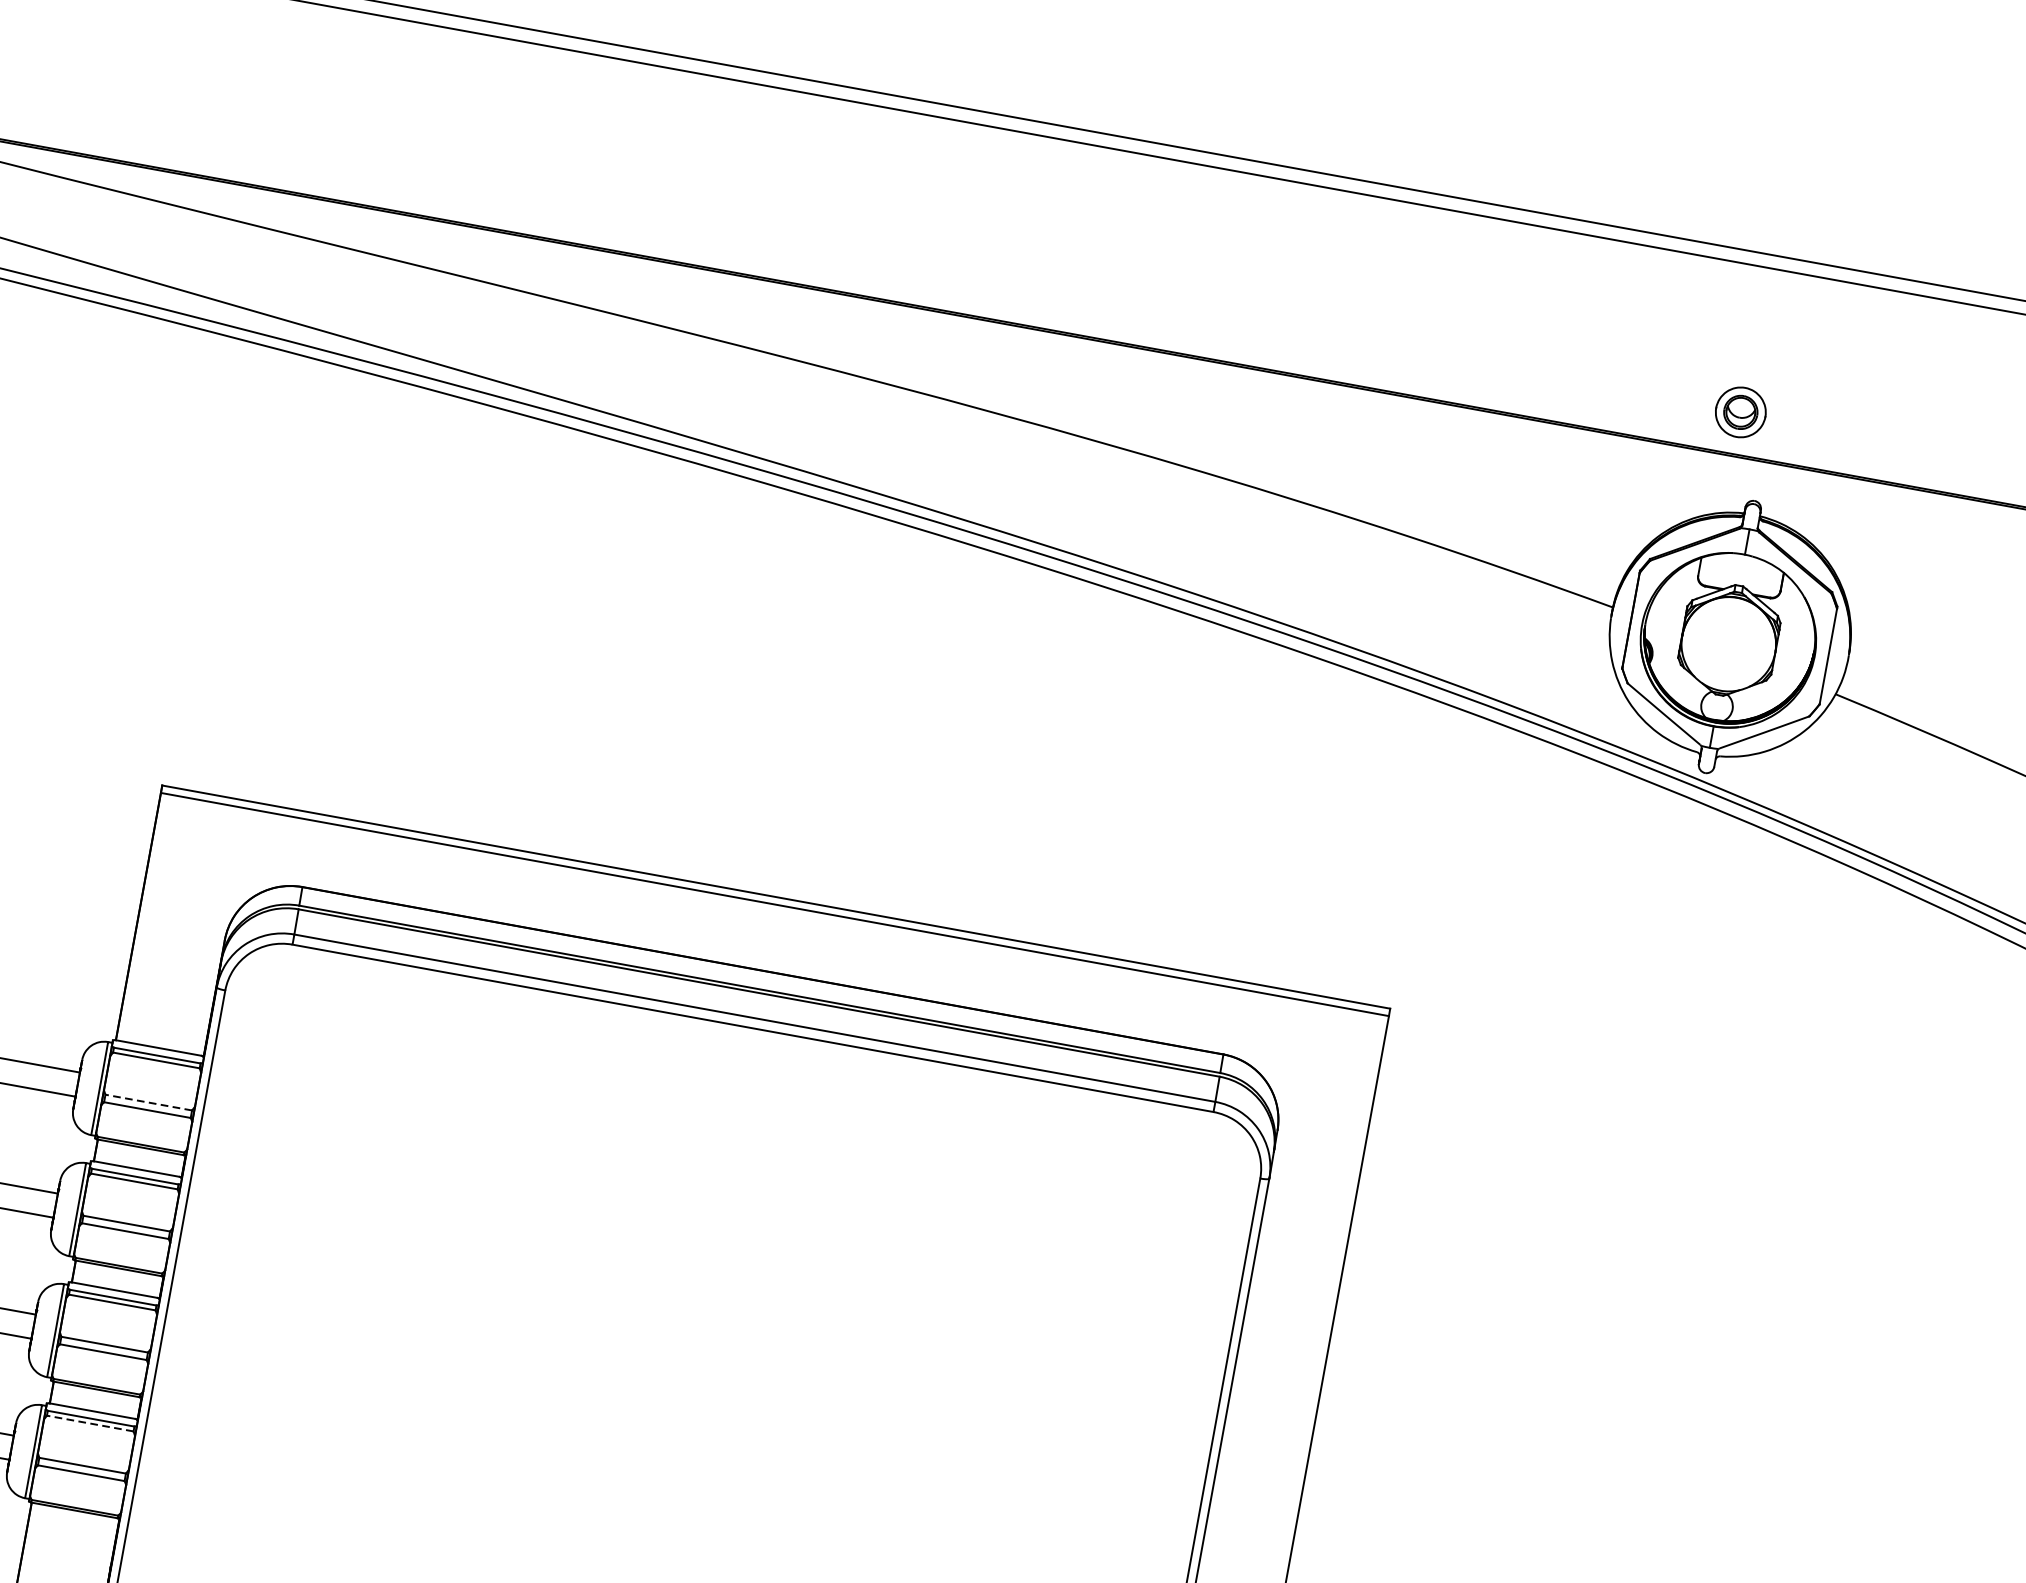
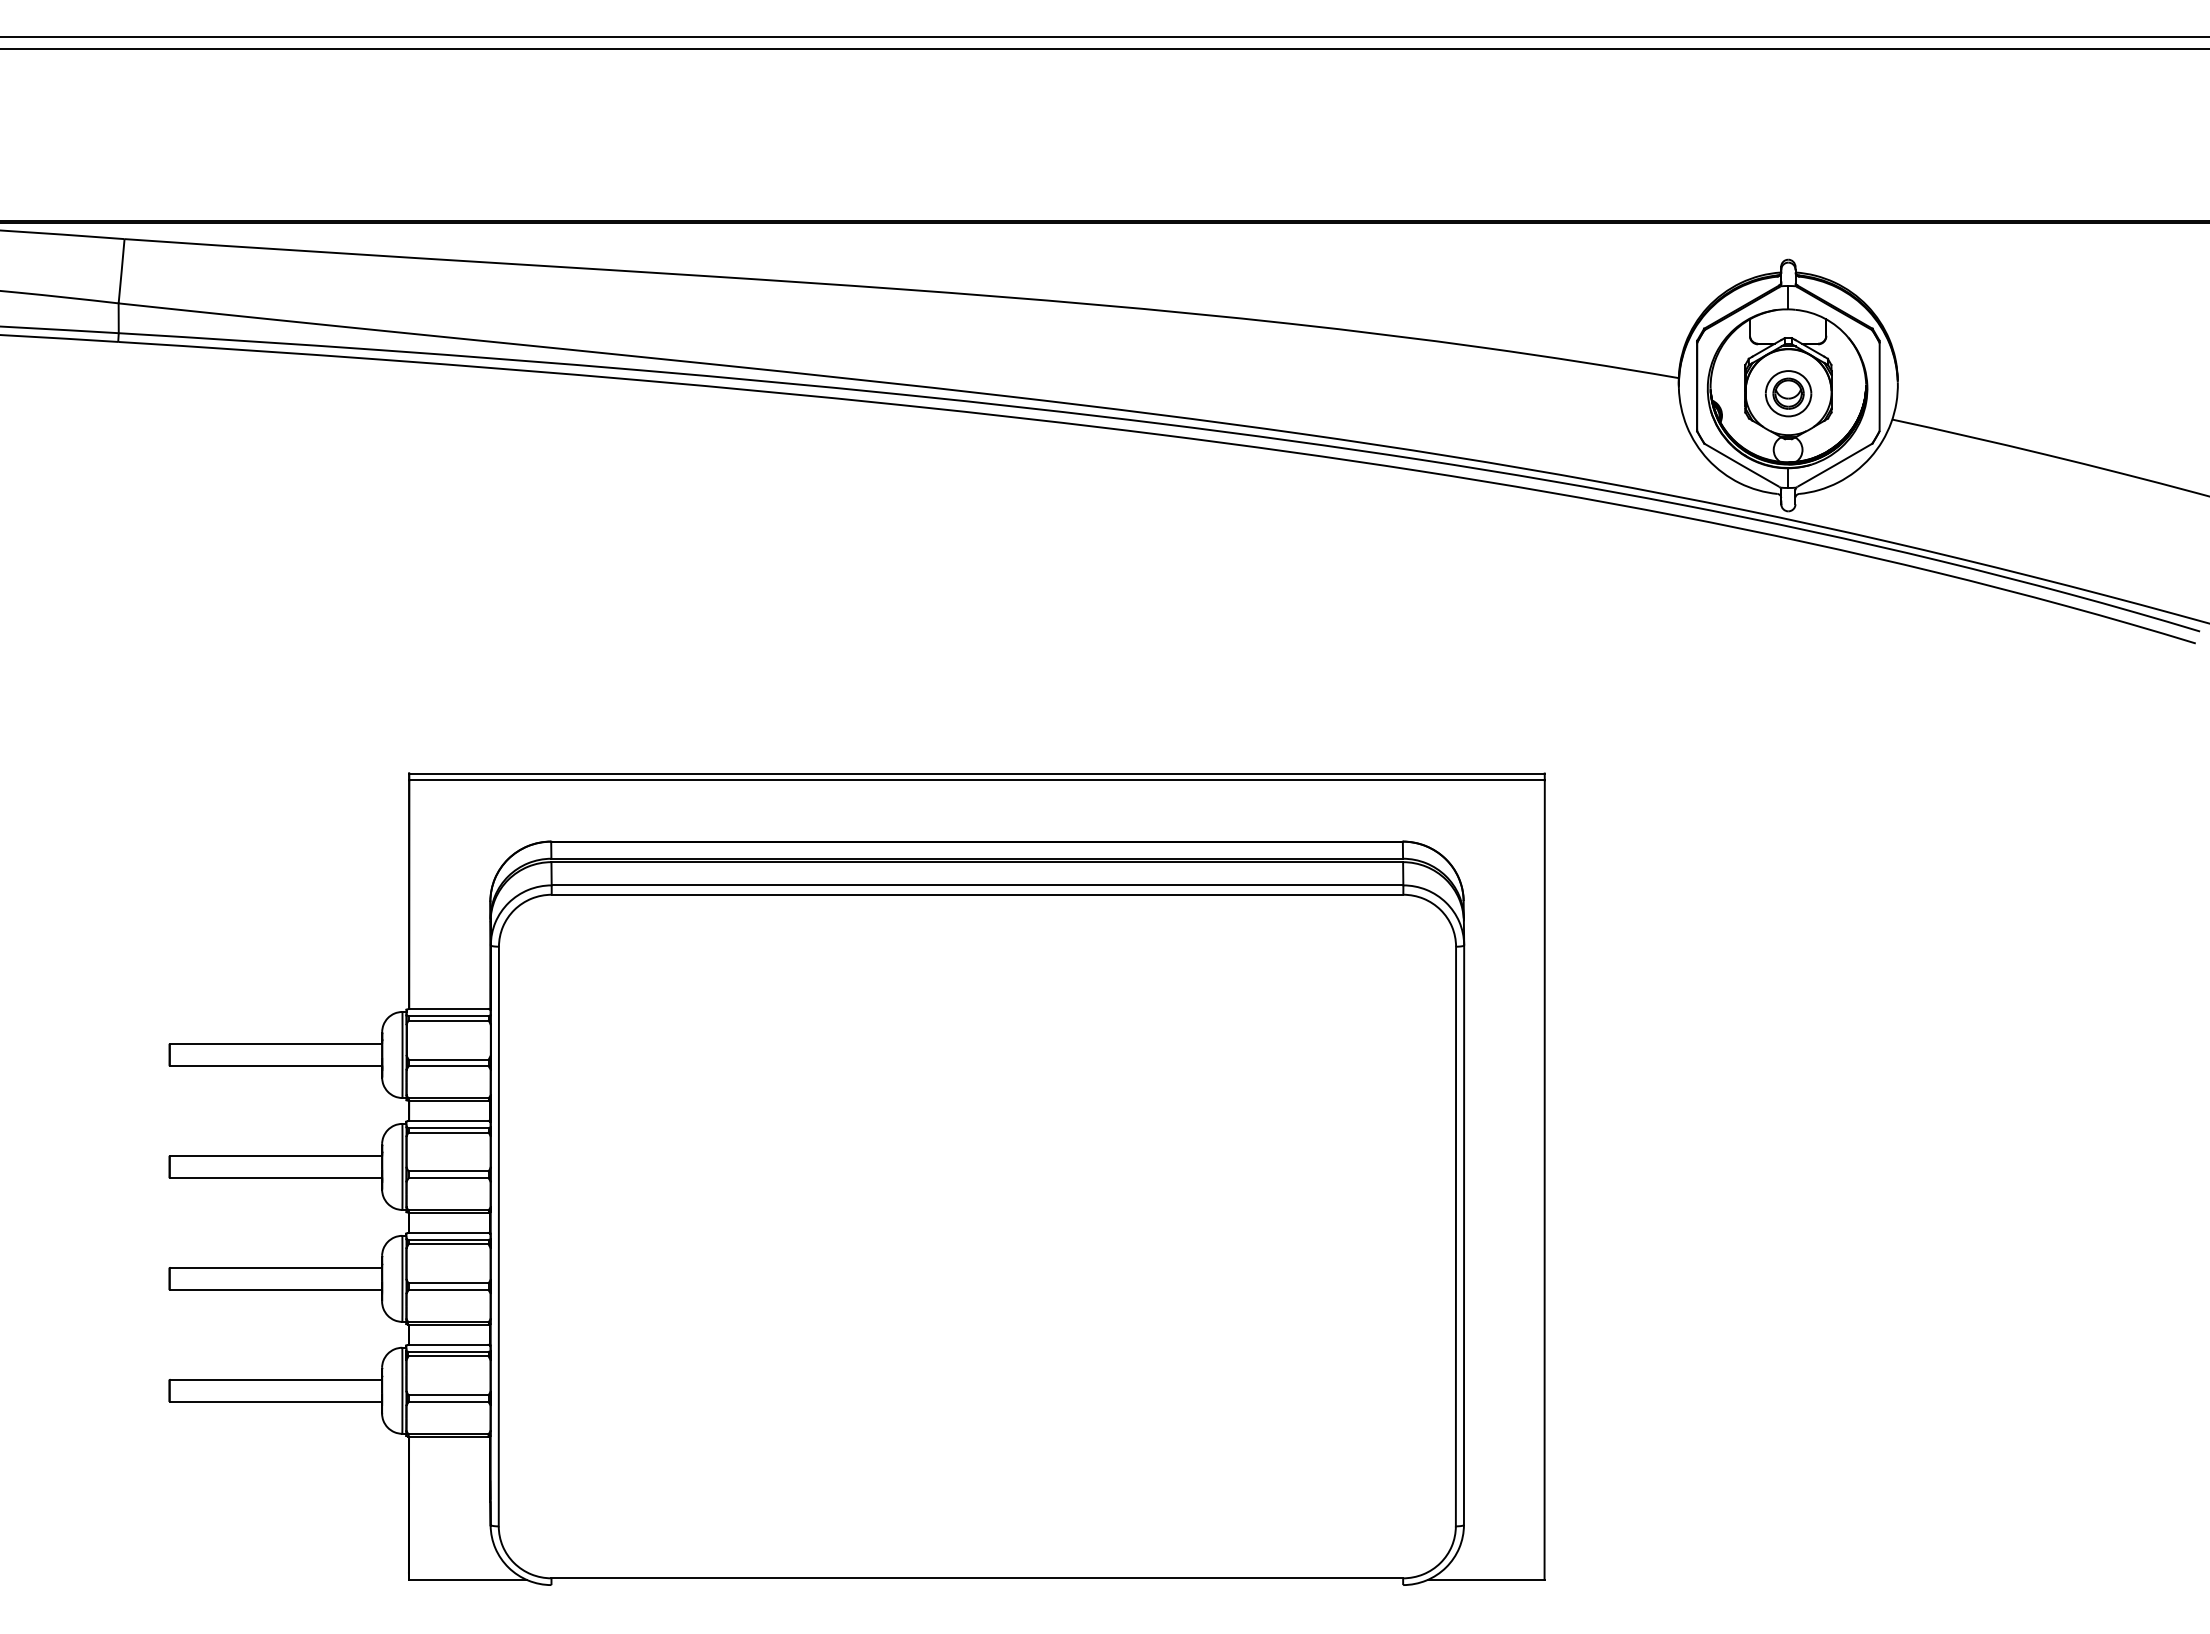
part: (1740, 412) -> (1788, 393), moved
line: (148, 1102) -> (448, 1059), dashed -> solid
line: (90, 1423) -> (448, 1356), dashed -> solid

